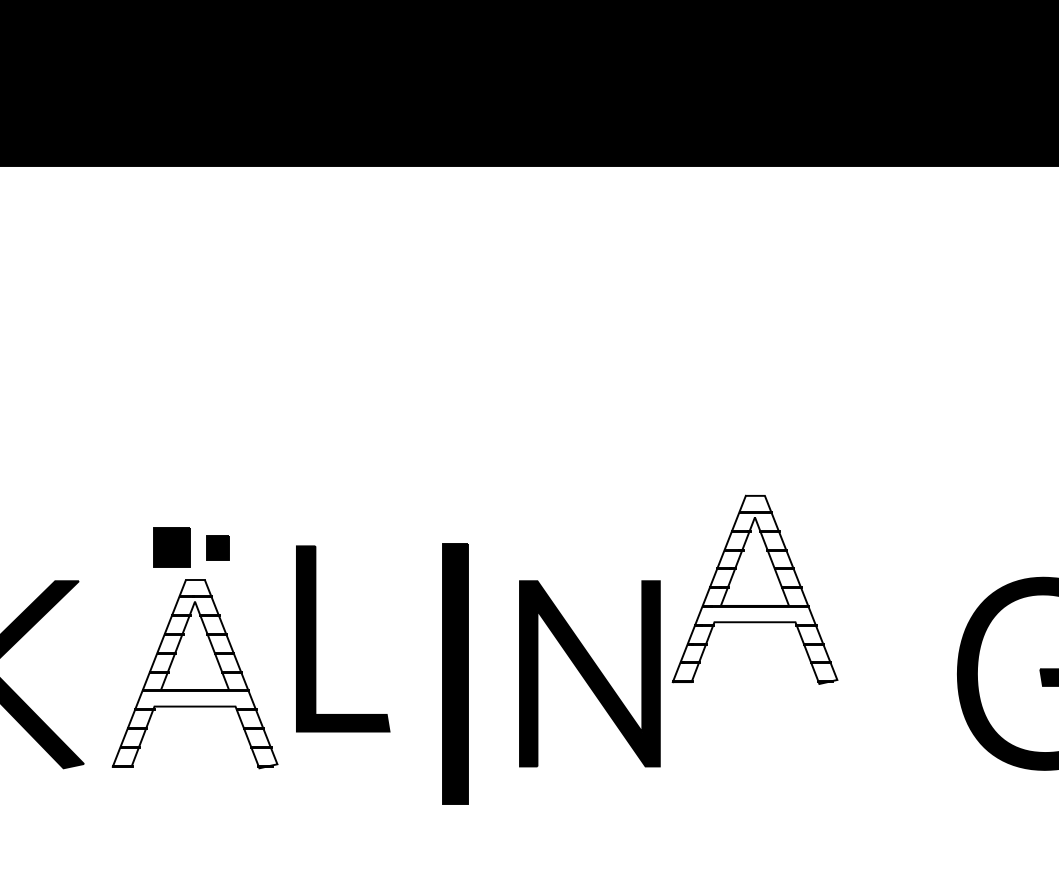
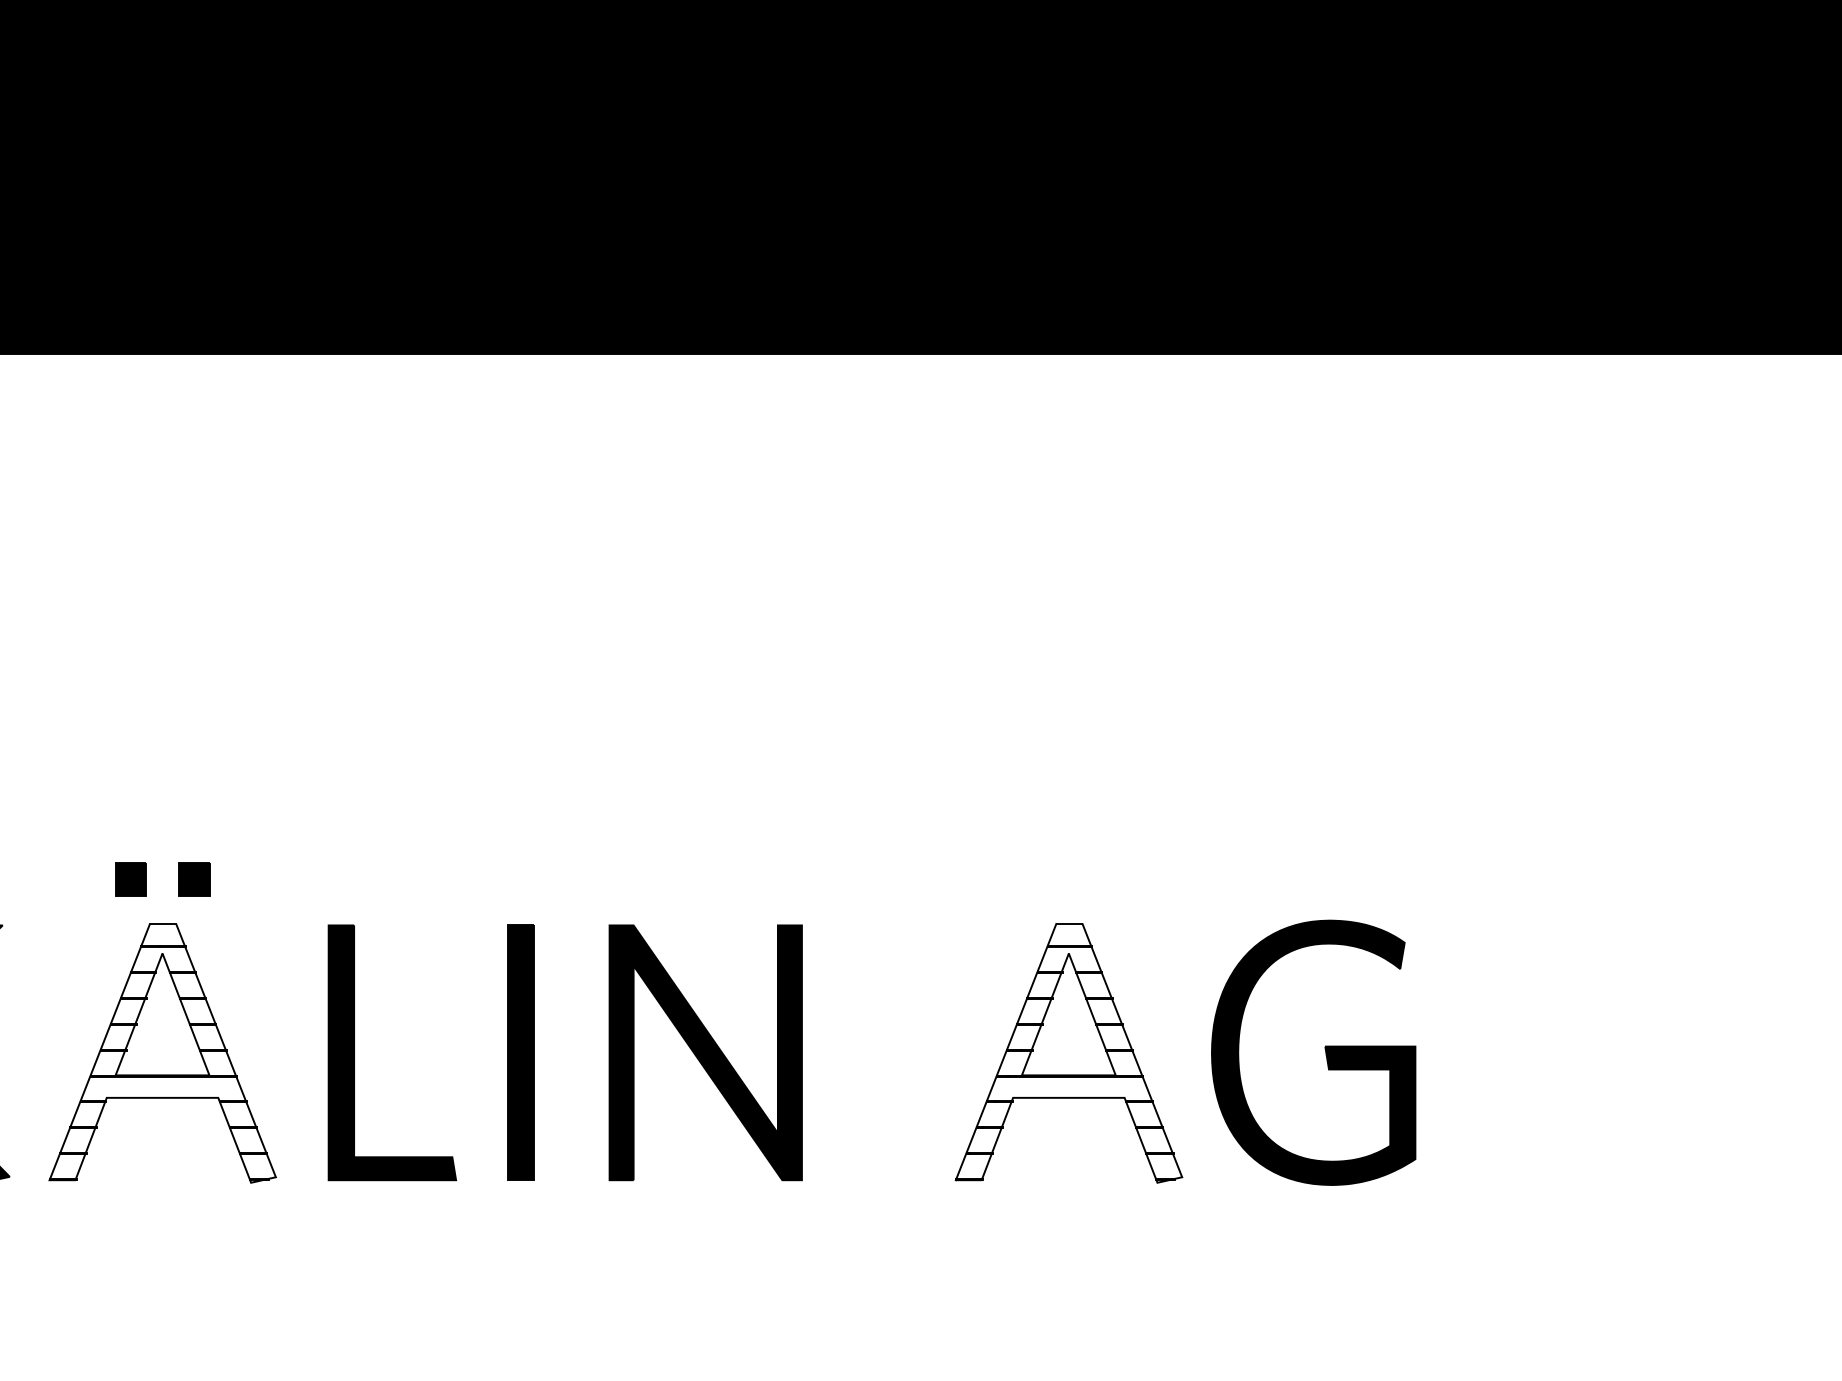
part: (171, 547) -> (130, 879), size x0.62
part: (754, 590) -> (1068, 1053), moved
part: (315, 638) -> (354, 1052), moved
part: (455, 673) -> (520, 1052), size x0.71

